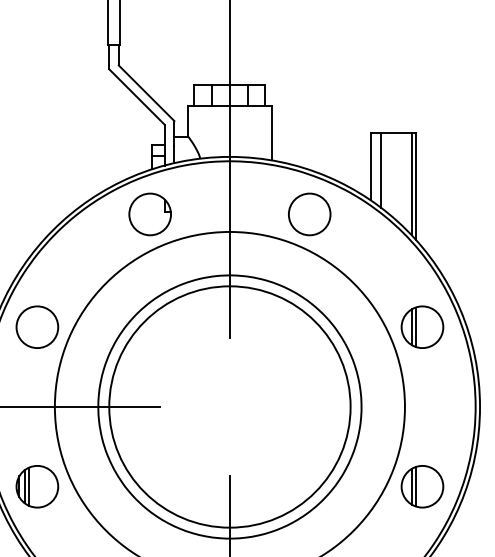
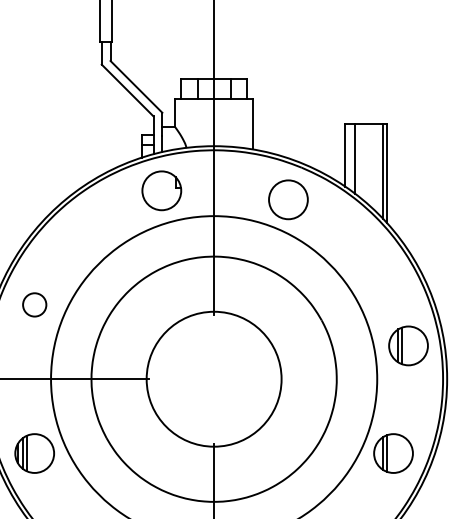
part: (149, 214) -> (161, 190), moved
circle: (37, 326) -> (34, 304), size x0.6
part: (422, 326) -> (408, 345), moved
circle: (229, 406) -> (213, 378), size x0.6

